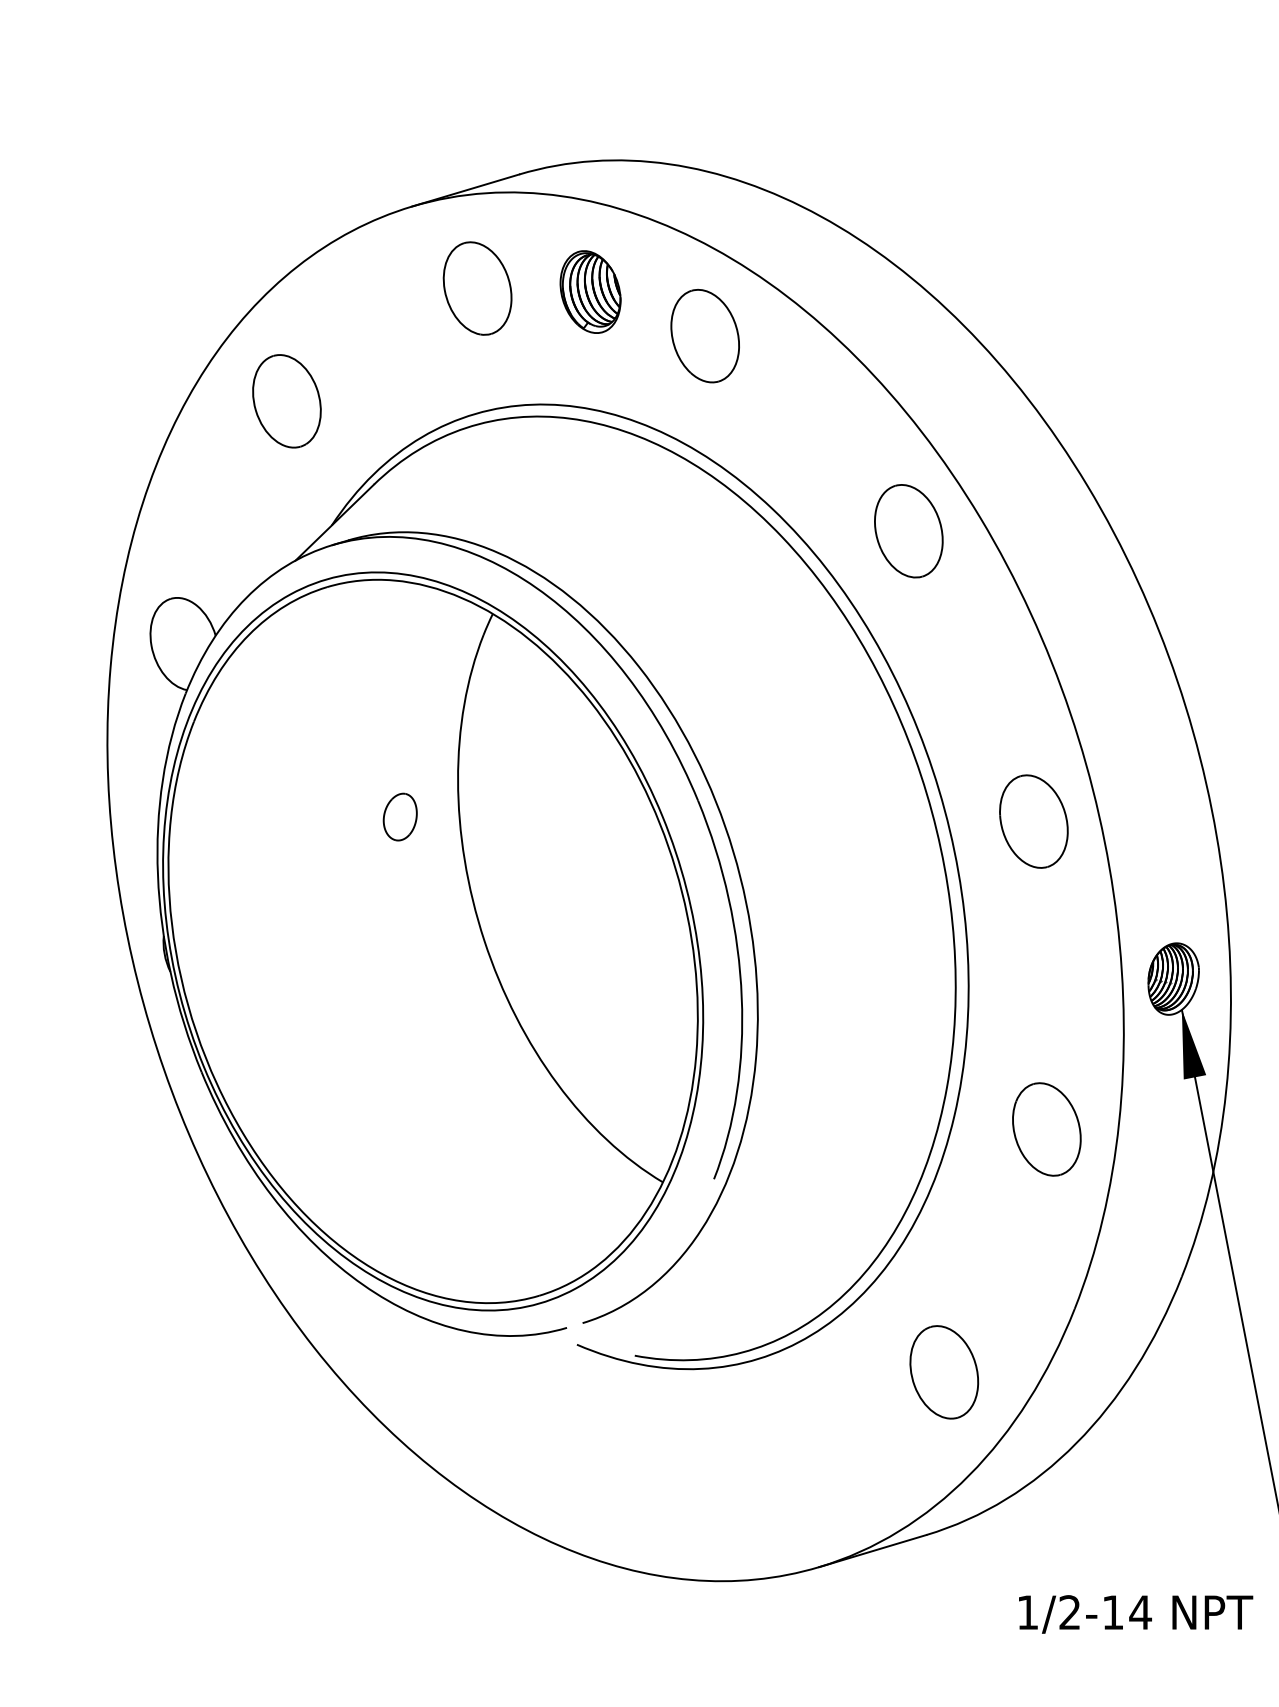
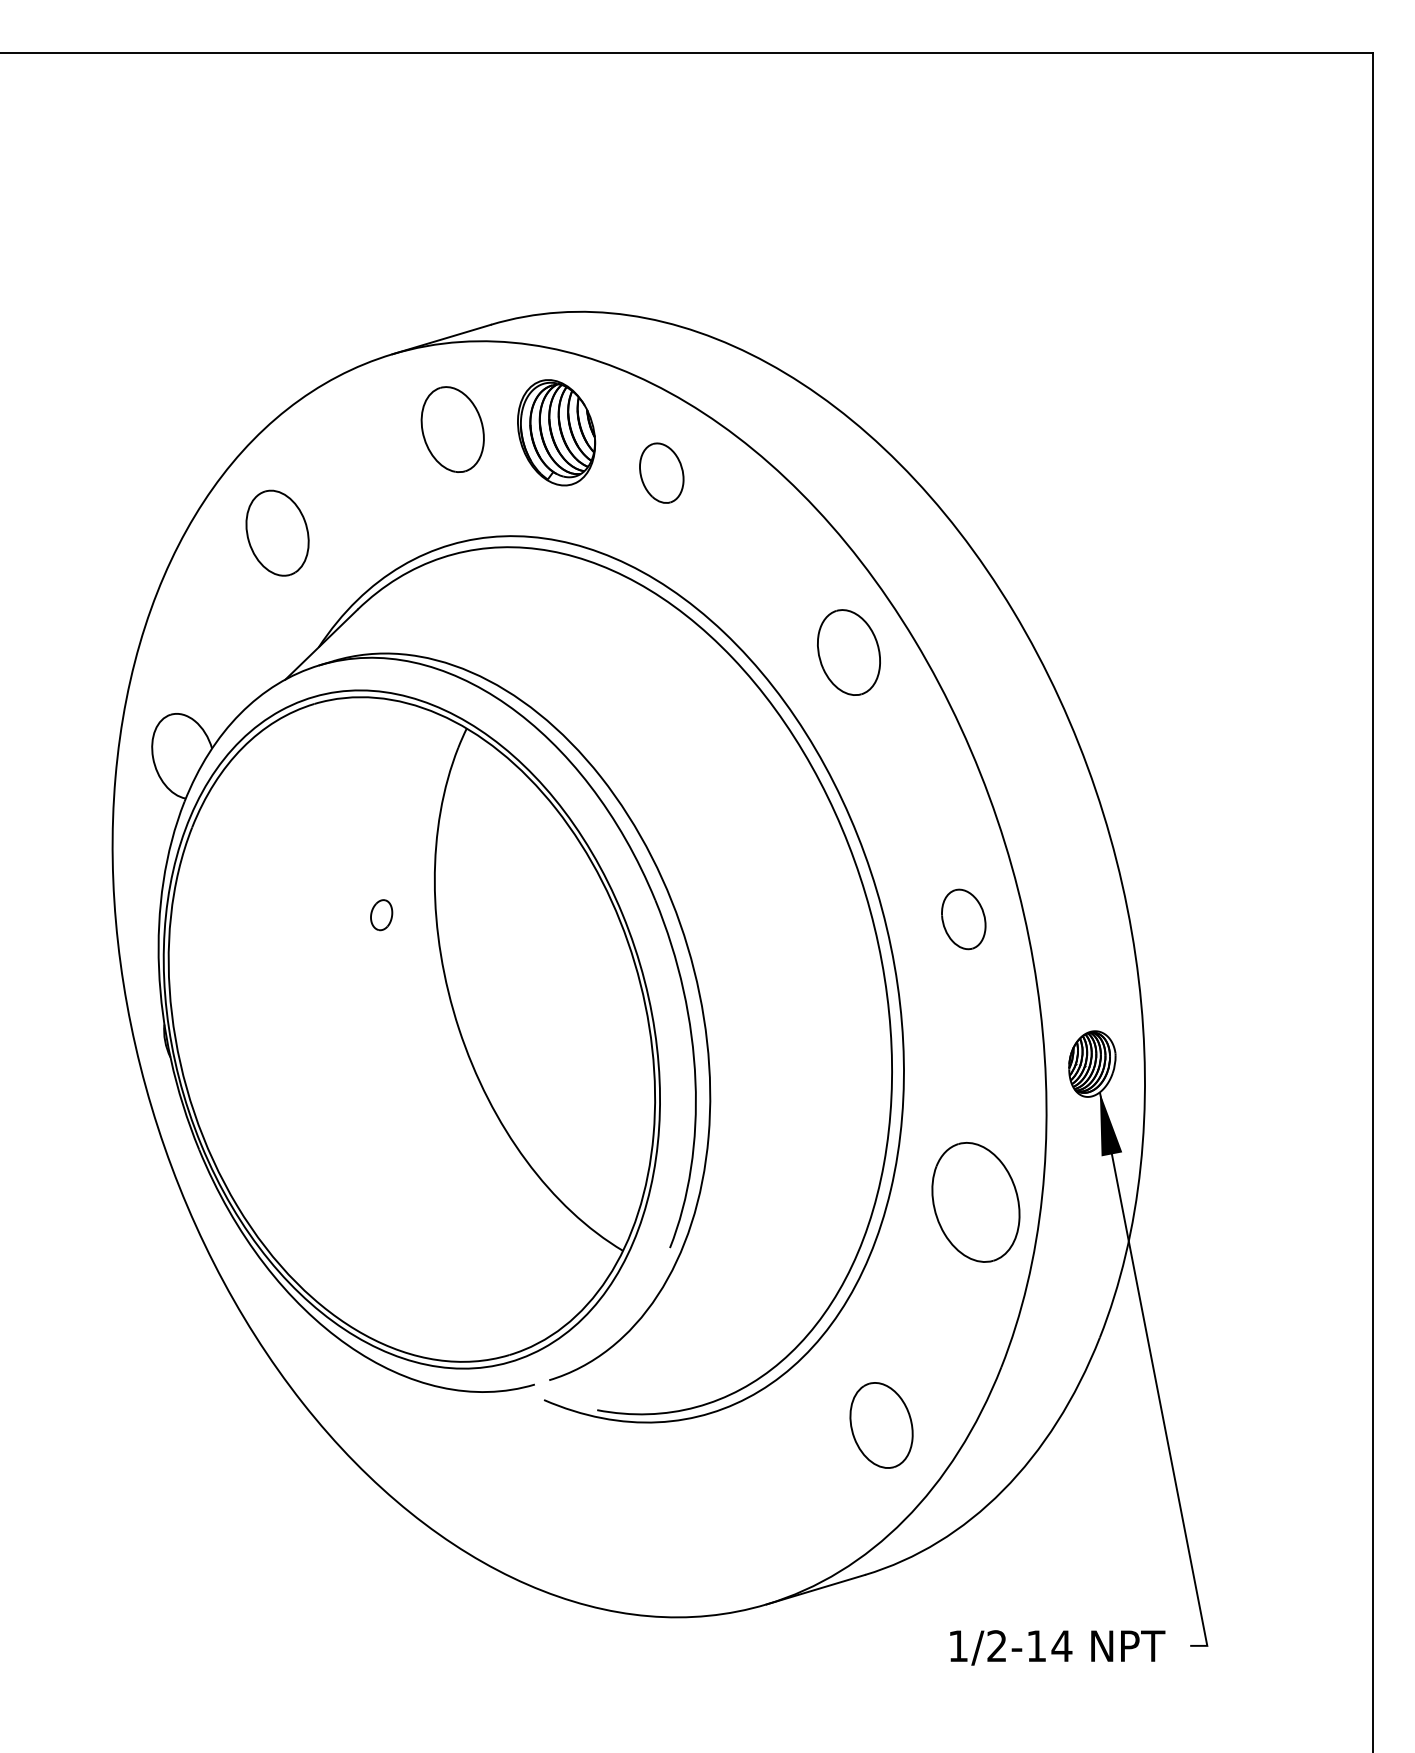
part: (590, 291) -> (556, 432), size x1.4
part: (704, 335) -> (661, 472), size x0.7
part: (400, 816) -> (381, 914), size x0.7
part: (1033, 821) -> (963, 919), size x0.7
part: (1046, 1128) -> (975, 1201), size x1.4

